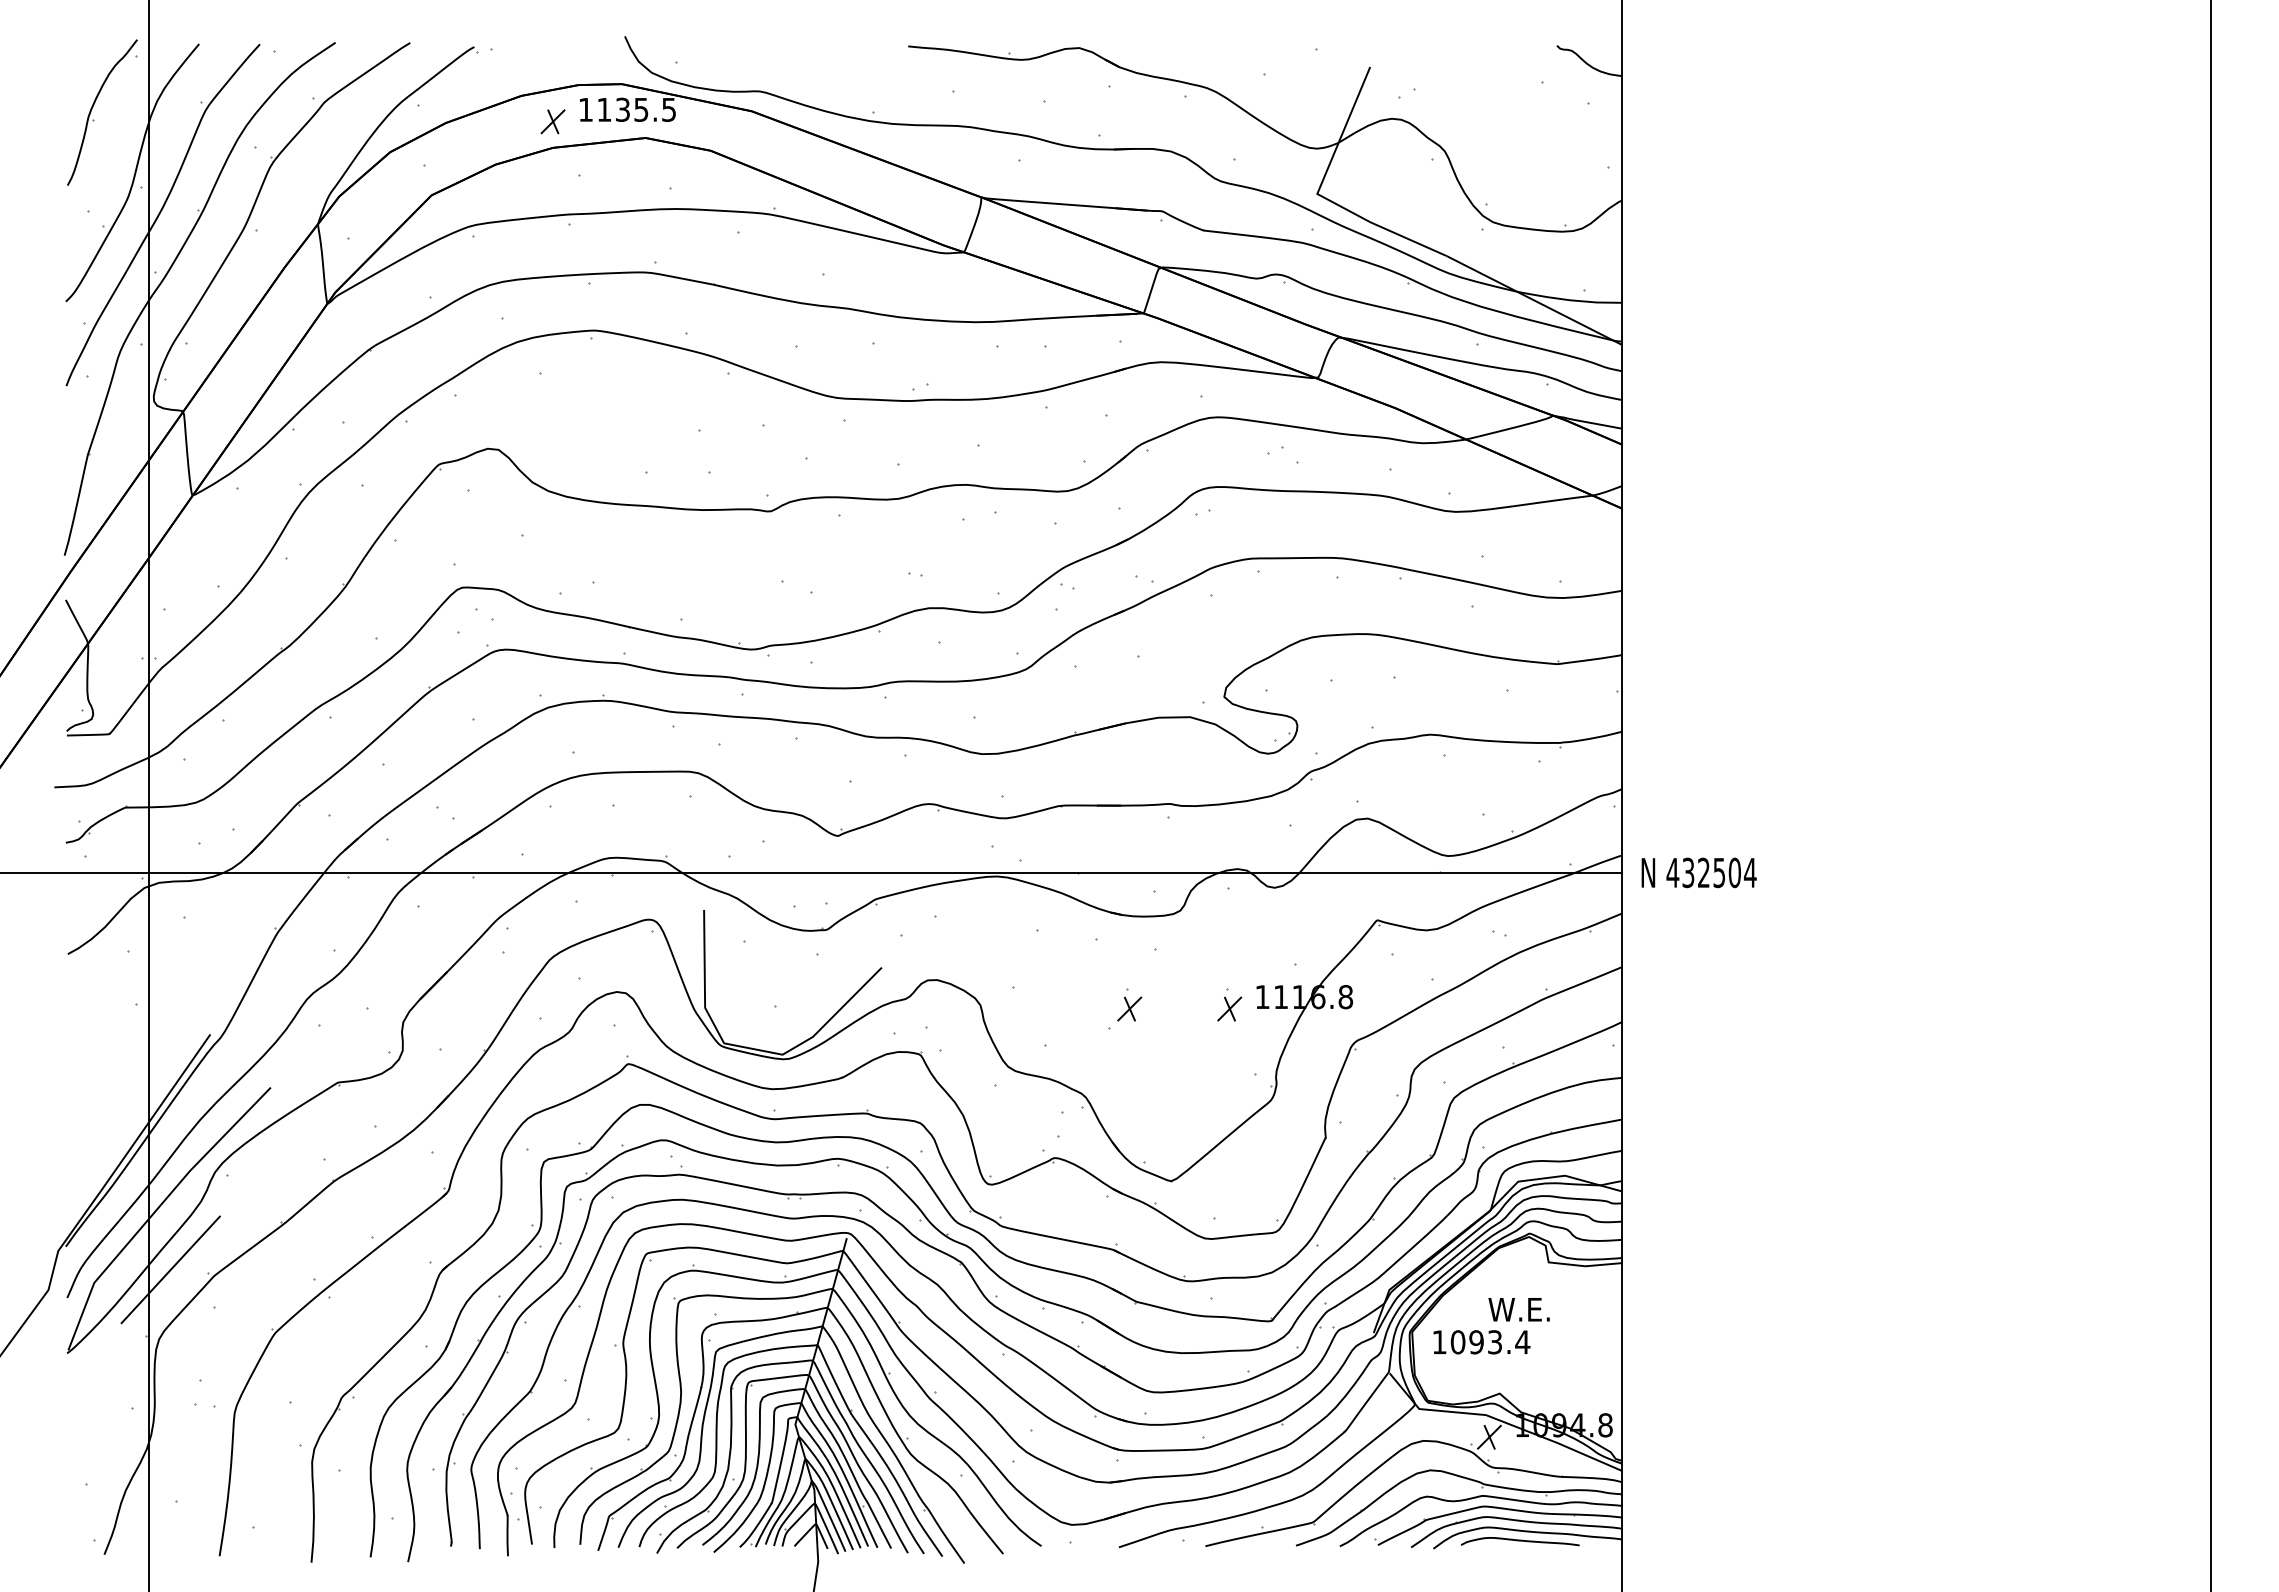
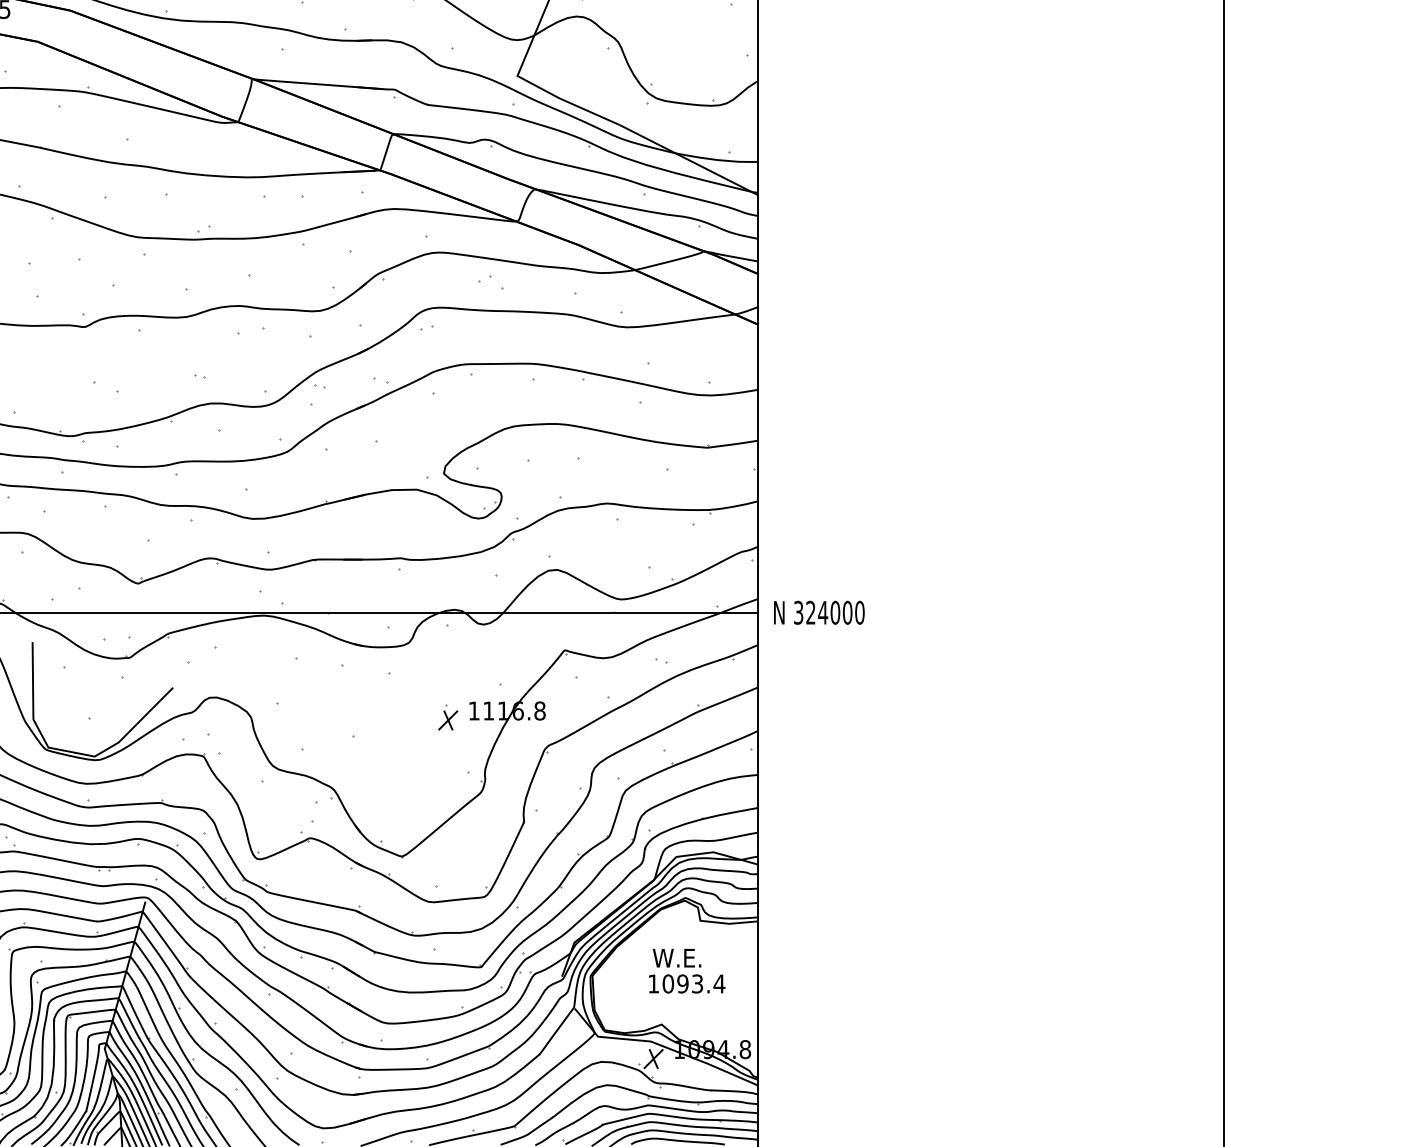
text: (1711, 872) -> (829, 612), 432504 -> 324000
part: (1129, 1004) -> (368, 716), removed
text: (1481, 1342) -> (686, 984), moved

